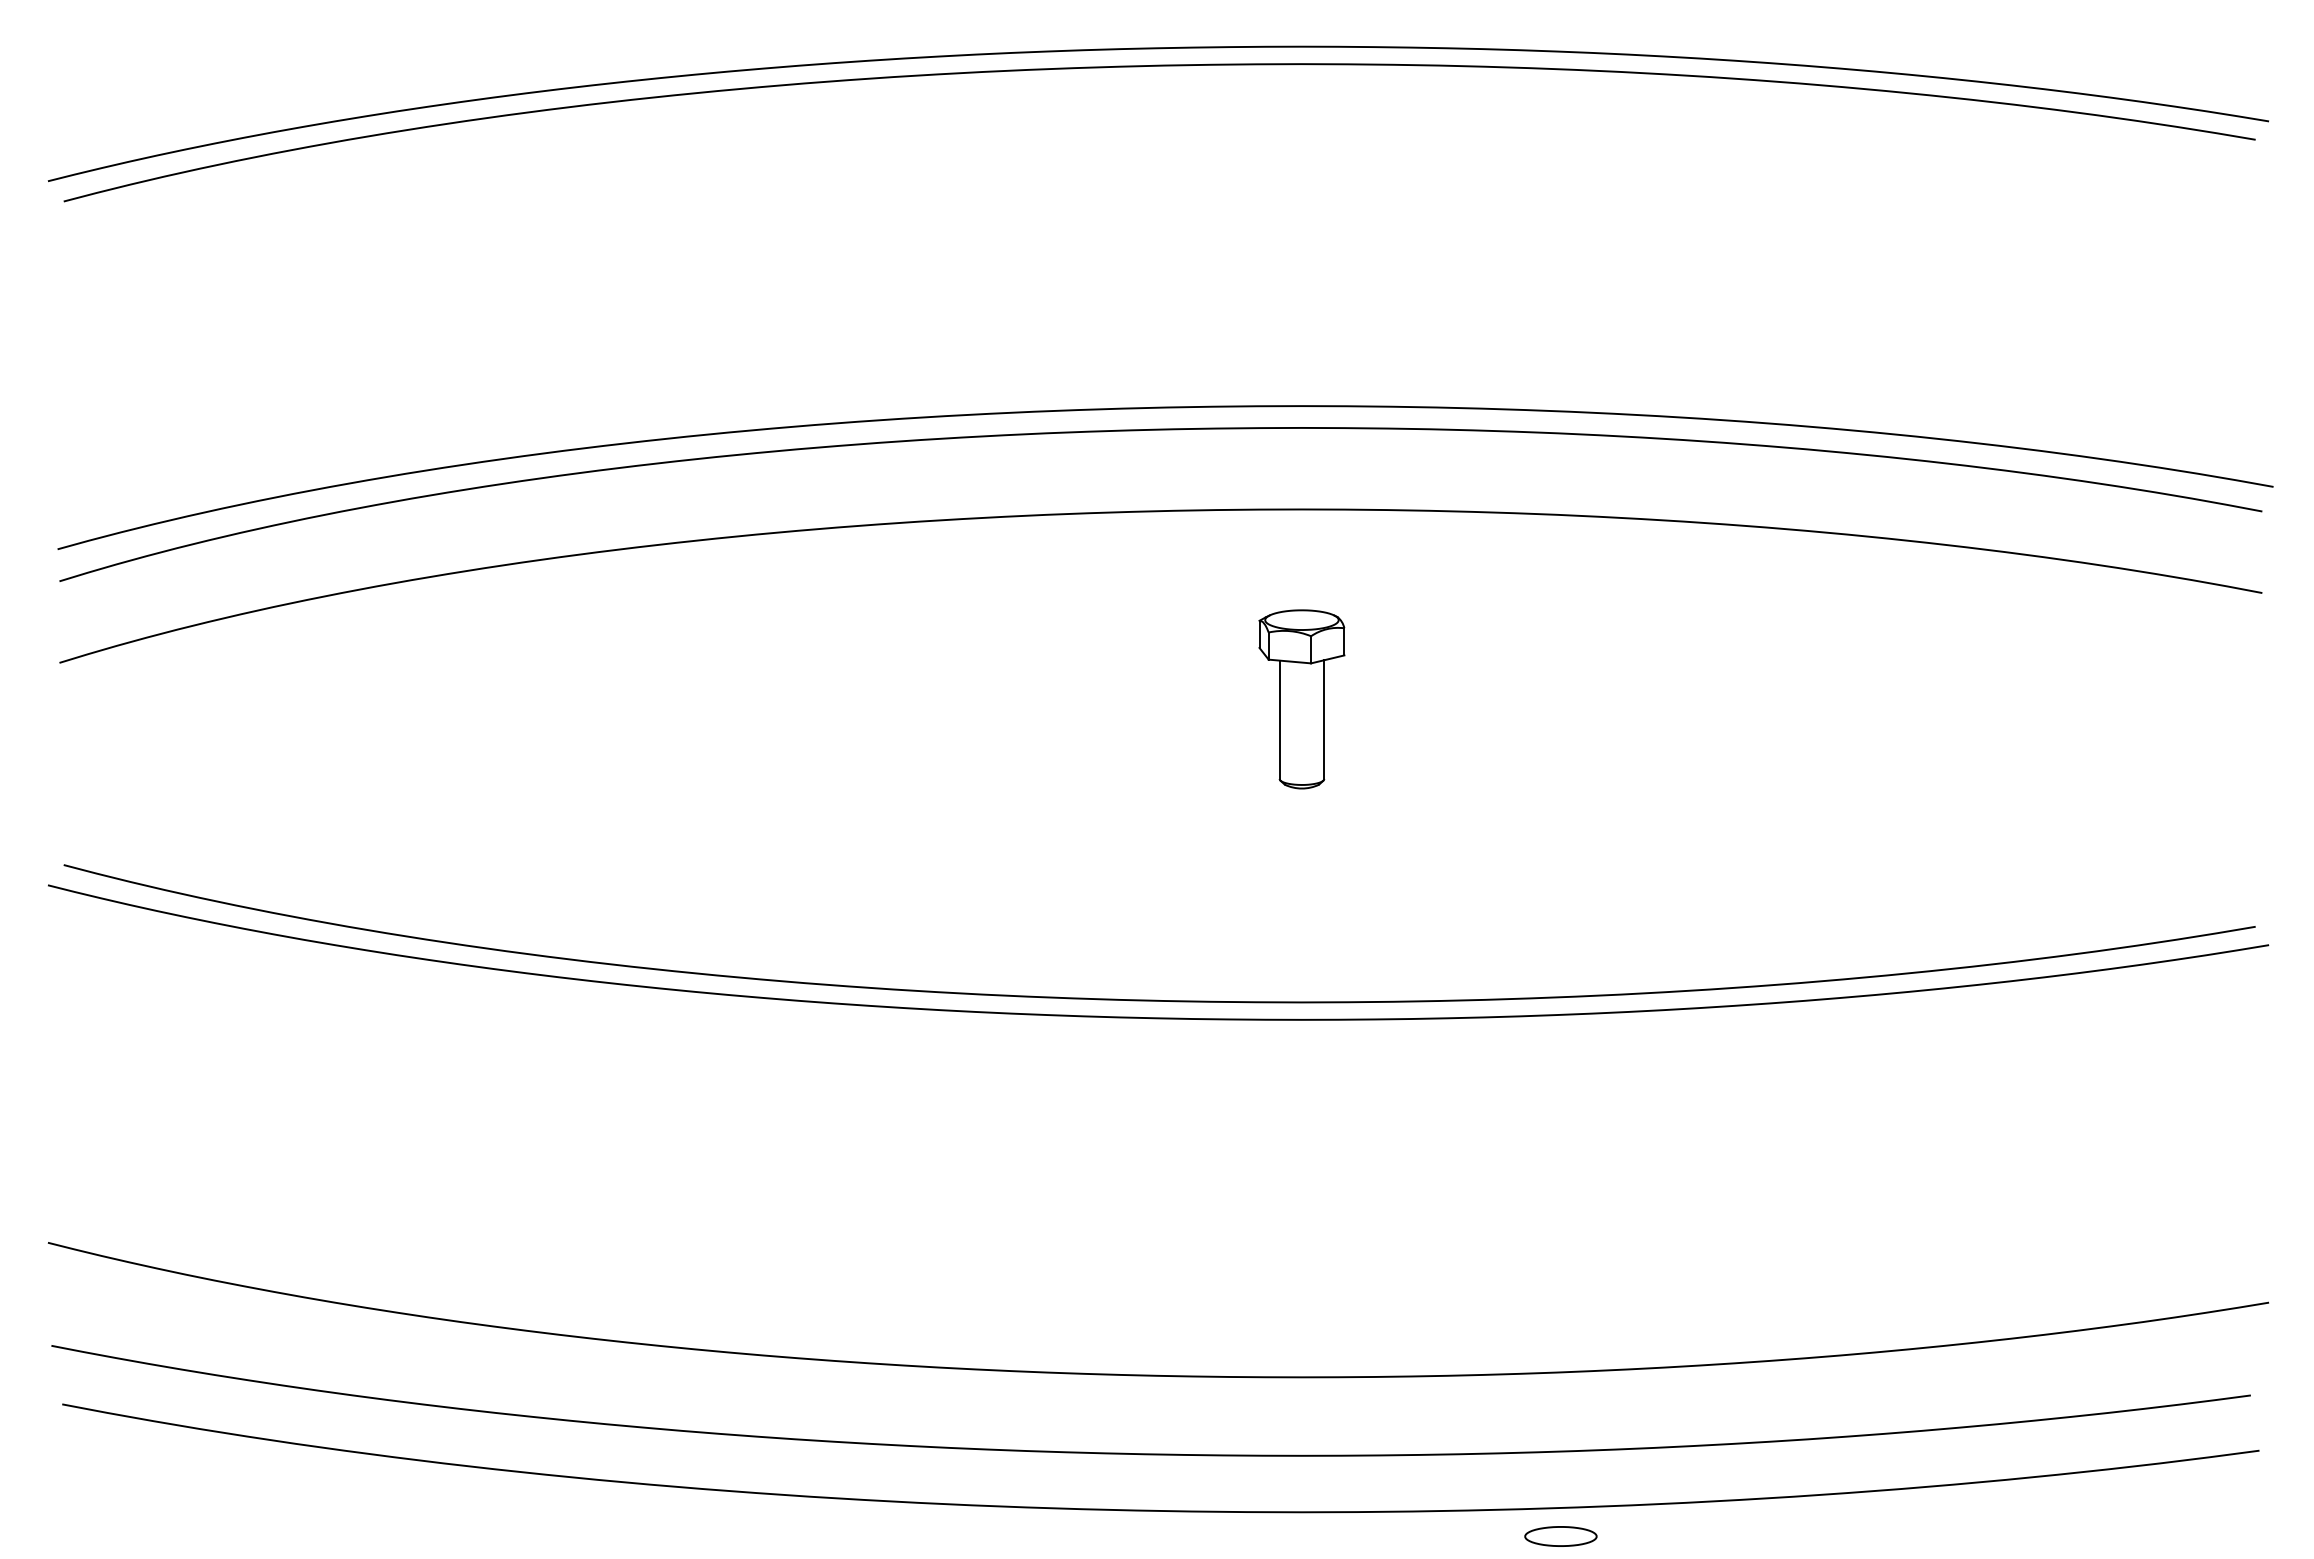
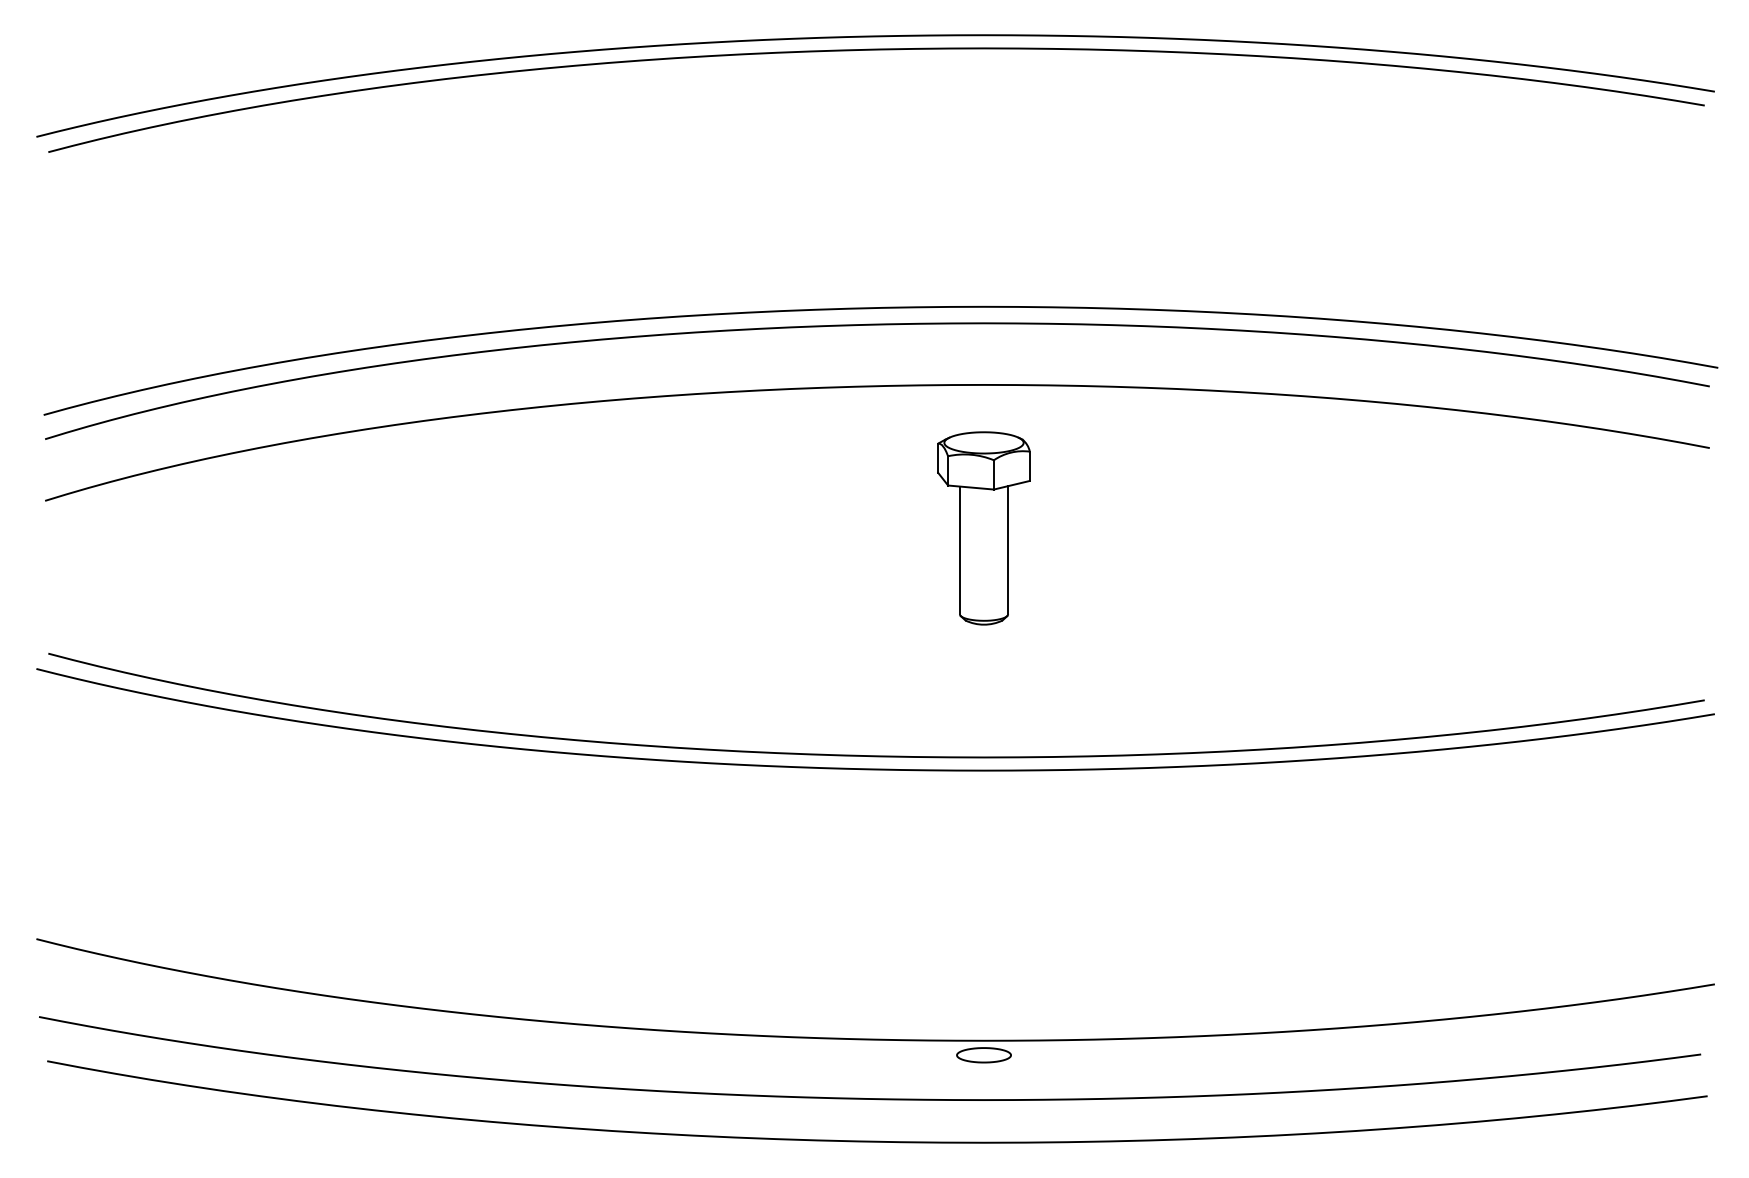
part: (1301, 699) -> (983, 528), size x1.43
part: (1560, 1536) -> (983, 1055), moved

